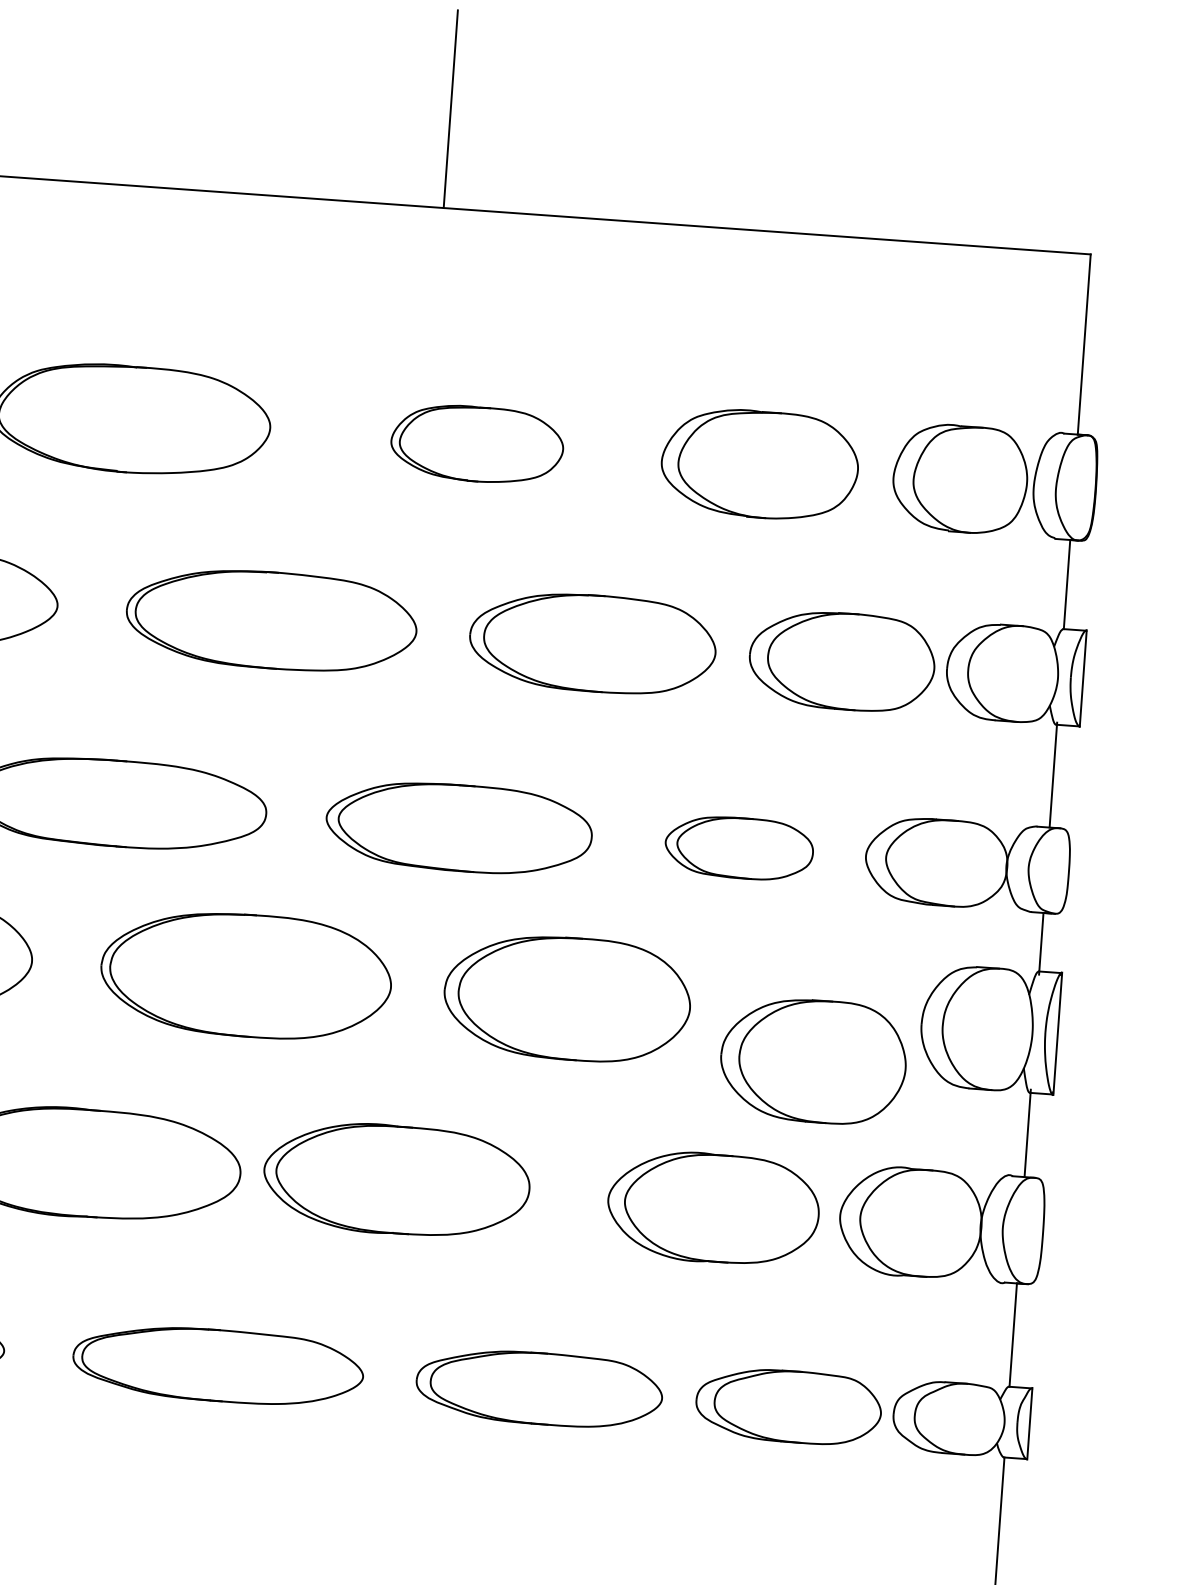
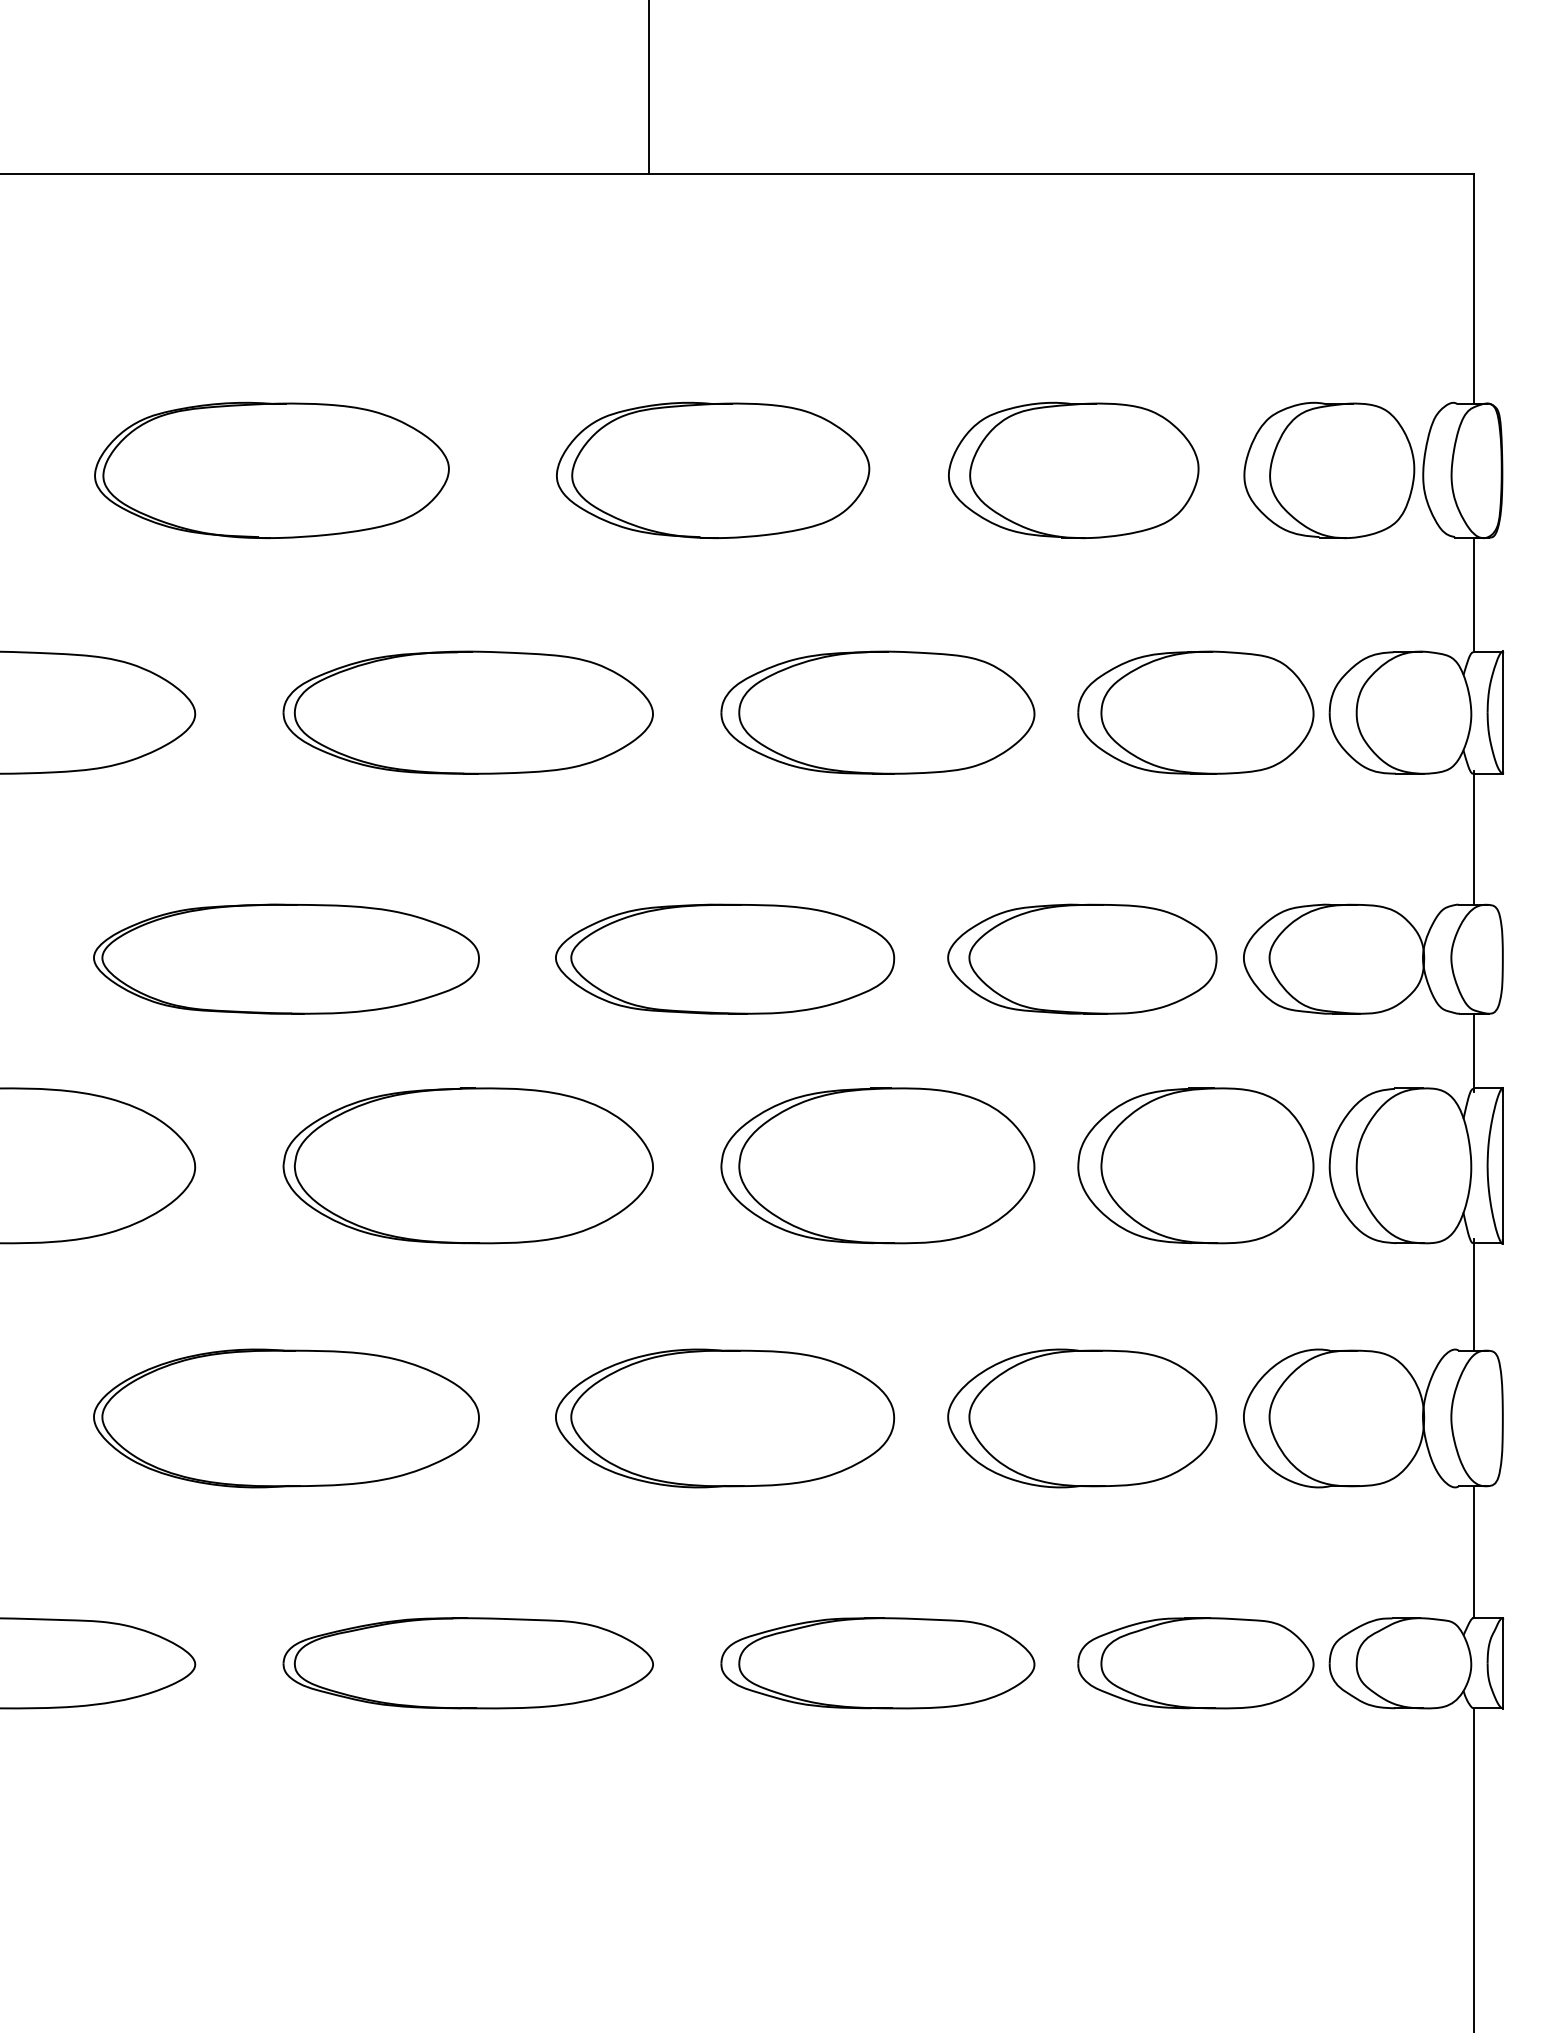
part: (477, 444) -> (713, 470), size x1.43
part: (739, 847) -> (1082, 958), size x1.43
part: (813, 1060) -> (1195, 1165), moved
part: (397, 1180) -> (725, 1418), moved

